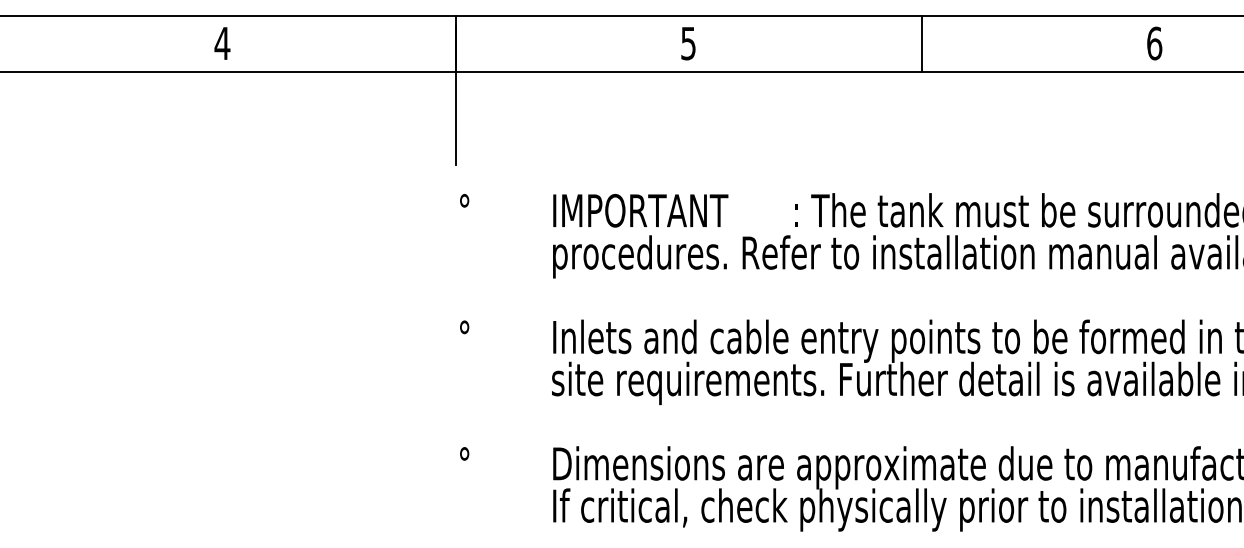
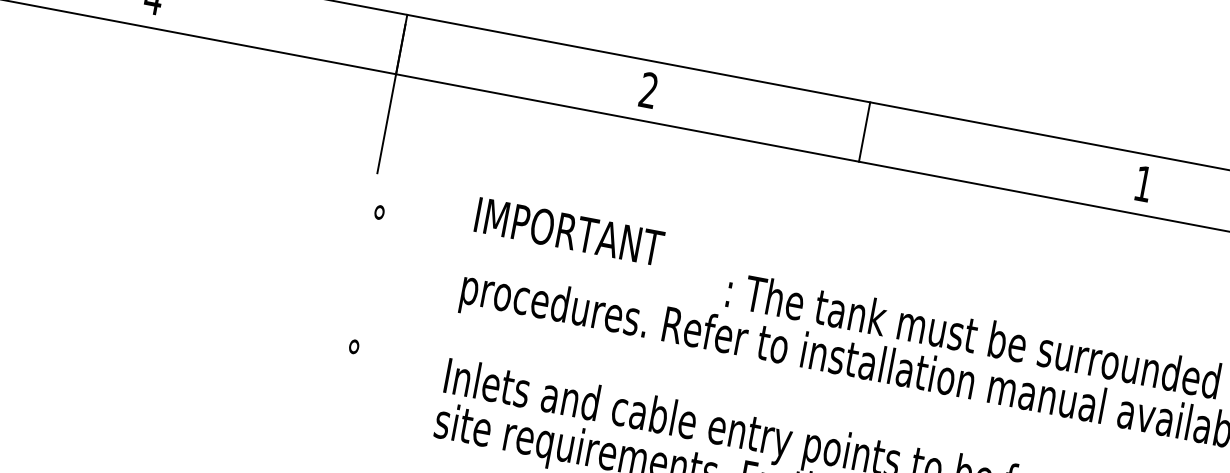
text: (688, 43) -> (648, 90), 5 -> 2
text: (1154, 43) -> (1143, 183), 6 -> 1
line: (921, 44) -> (864, 132), moved
text: (640, 210) -> (569, 231), moved

